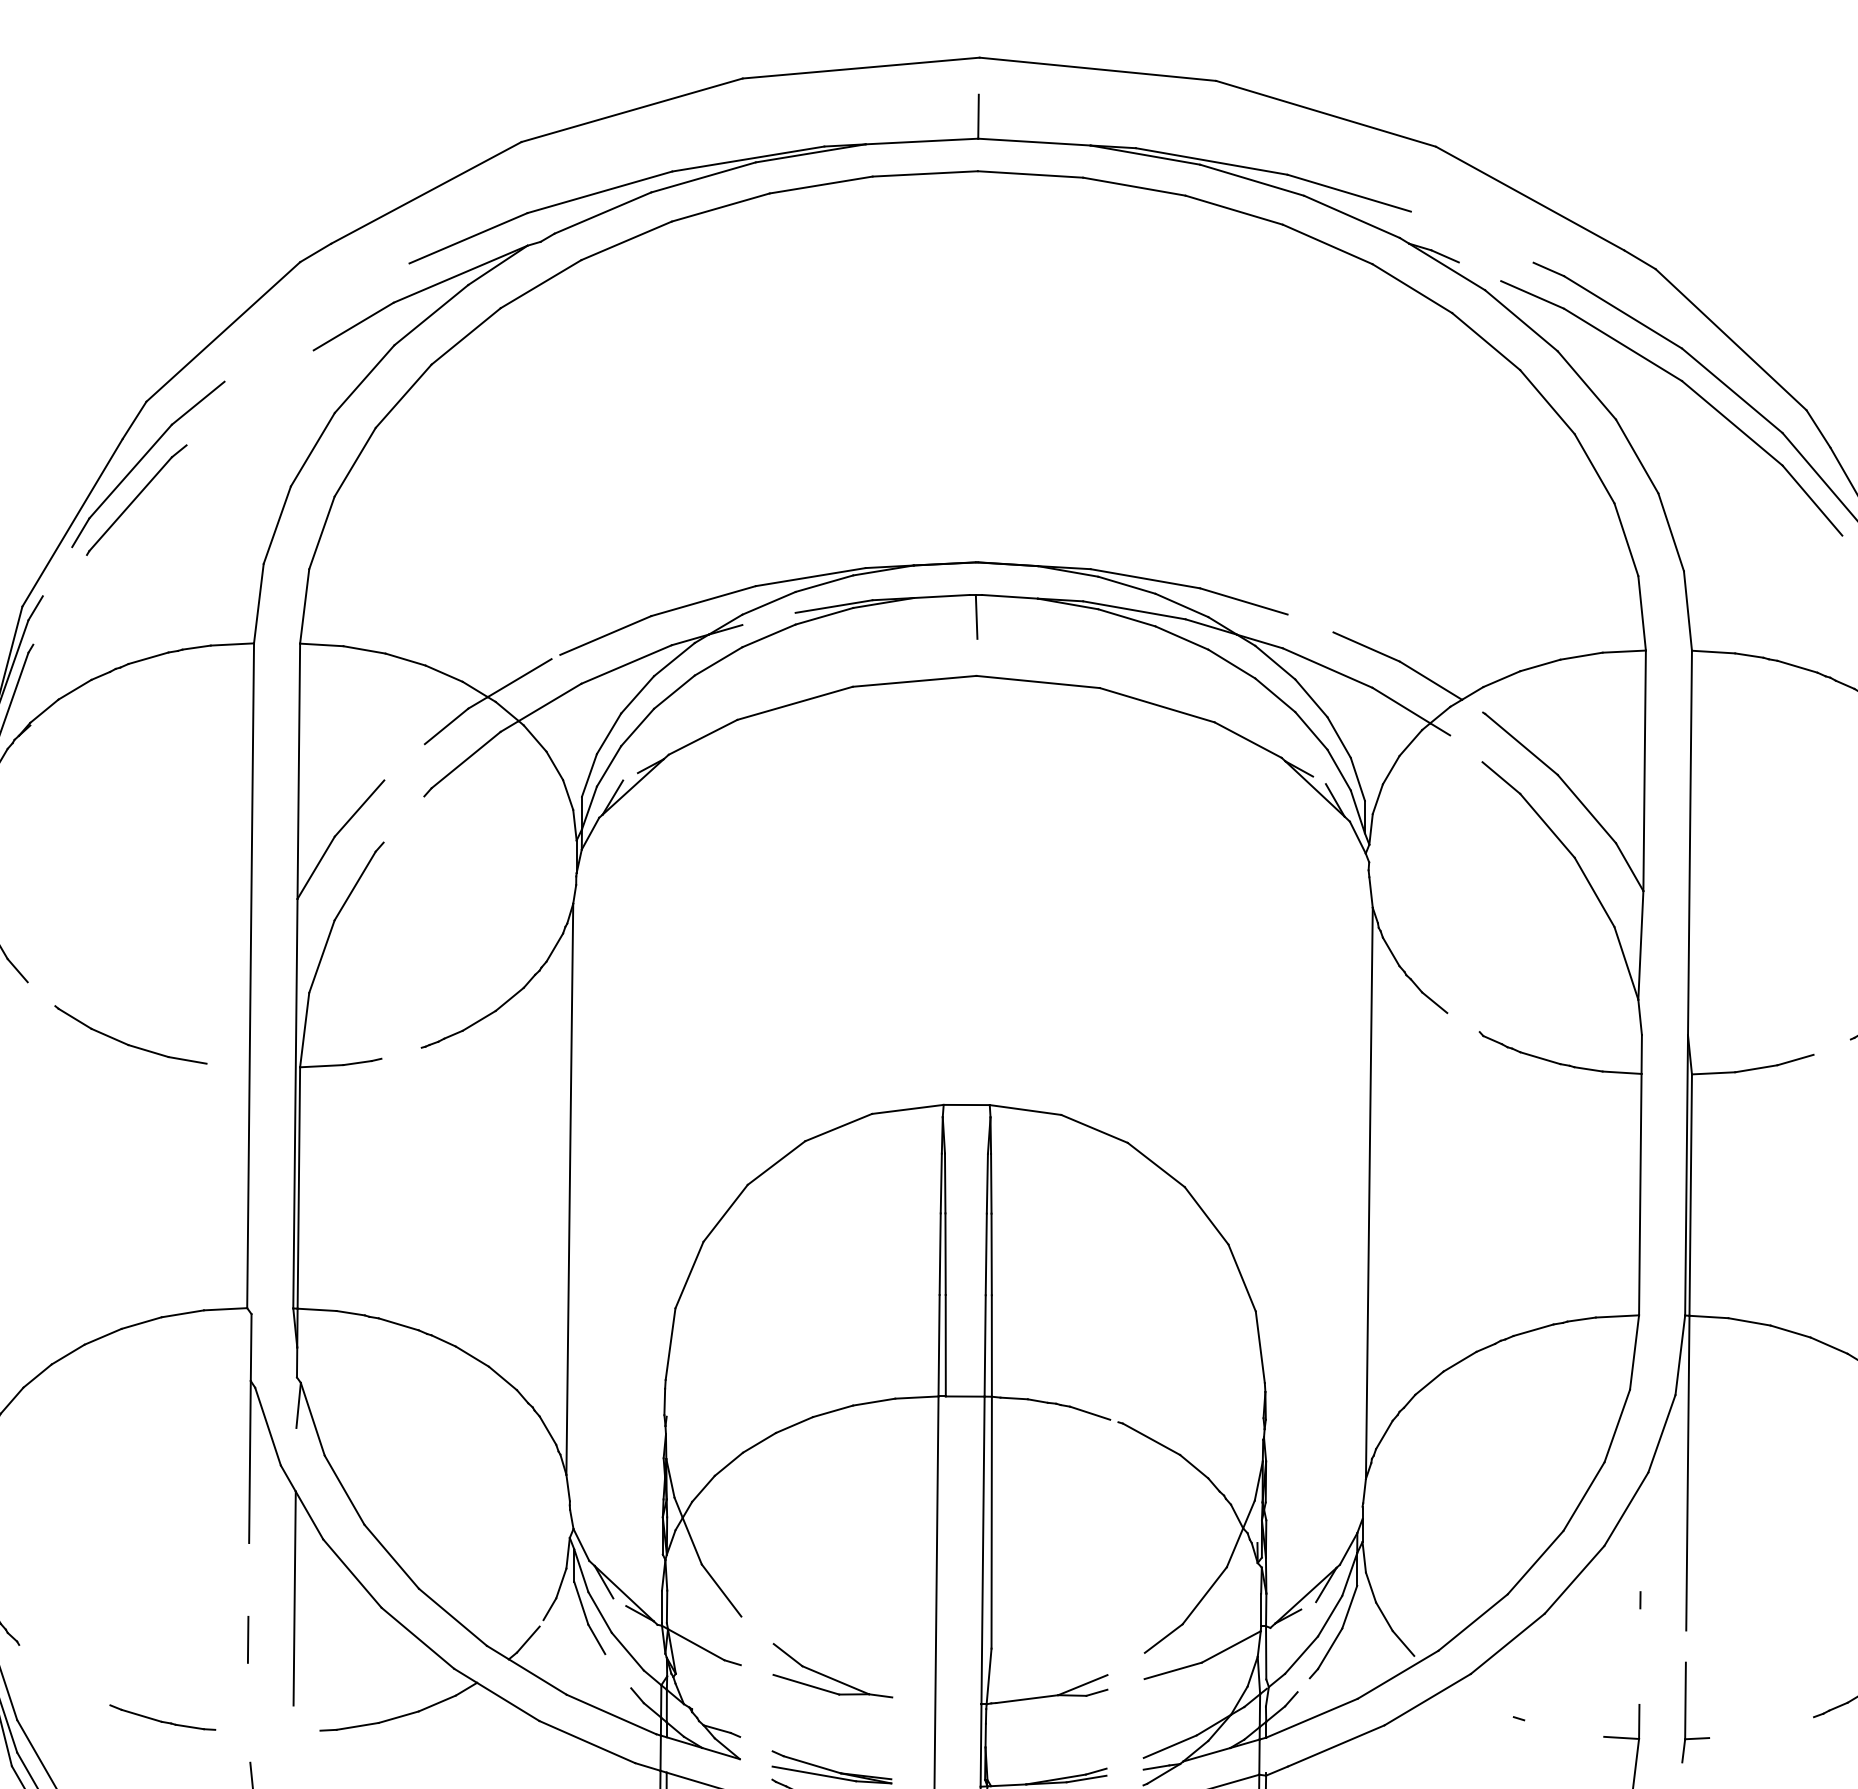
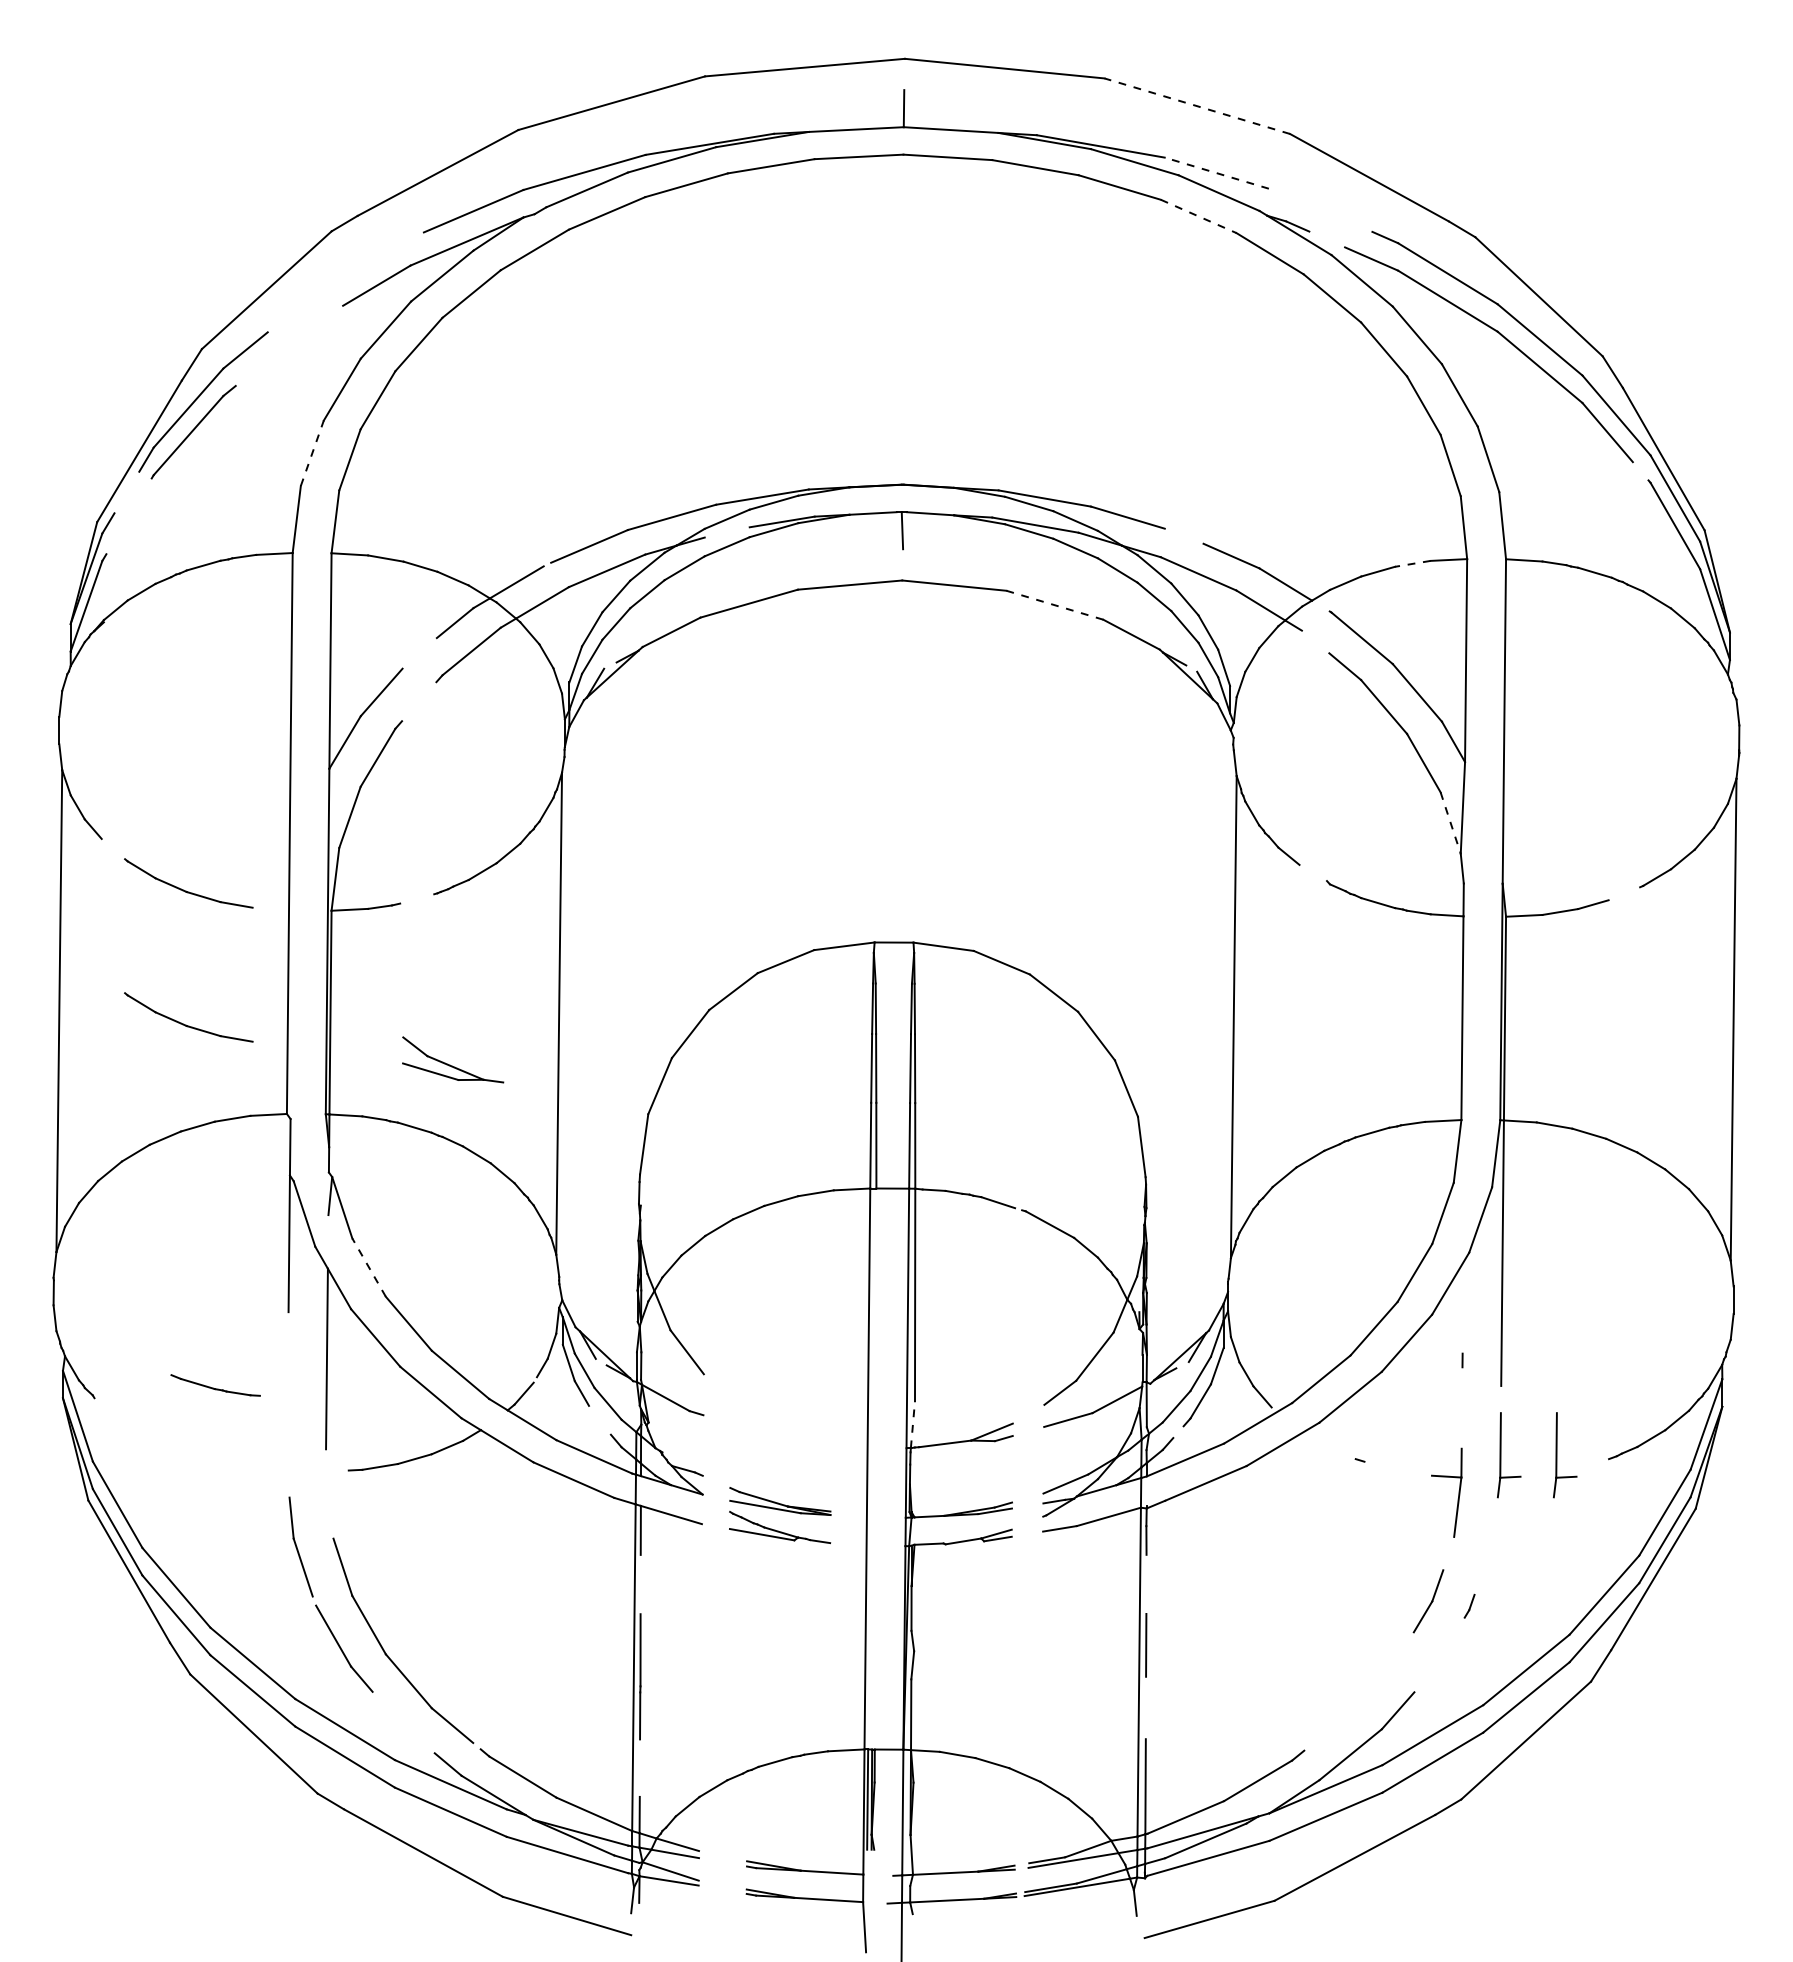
line: (1326, 114) -> (1197, 106), solid -> dashed
line: (1348, 193) -> (1216, 173), solid -> dashed
line: (1328, 244) -> (1199, 216), solid -> dashed
line: (277, 525) -> (312, 453), solid -> dashed
line: (1581, 655) -> (1412, 563), solid -> dashed
line: (1156, 705) -> (1054, 605), solid -> dashed
line: (1626, 963) -> (1450, 823), solid -> dashed
part: (128, 1202) -> (186, 1024), added
line: (345, 1490) -> (369, 1267), solid -> dashed
line: (247, 1639) -> (287, 1393), removed
part: (833, 1670) -> (453, 1059), moved
line: (988, 1676) -> (912, 1424), solid -> dashed
part: (1752, 1712) -> (1557, 1455), added
part: (162, 1717) -> (215, 1385), moved

